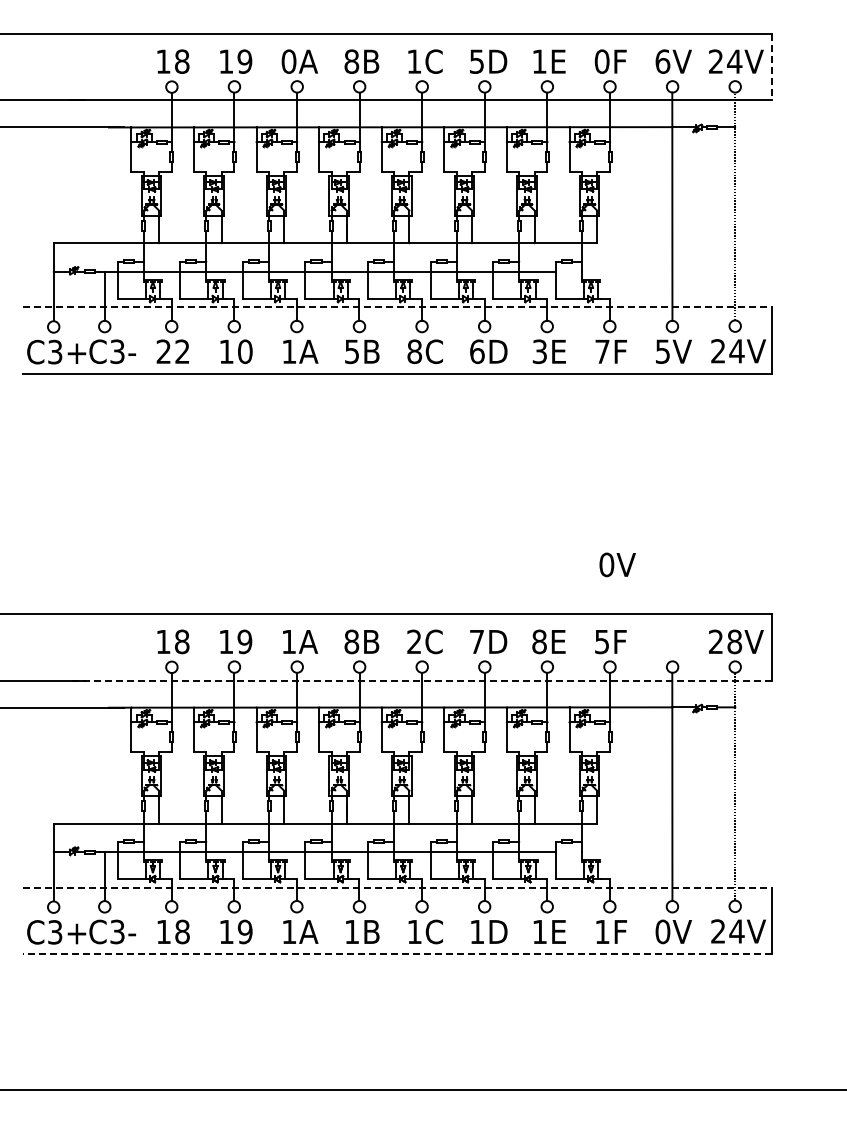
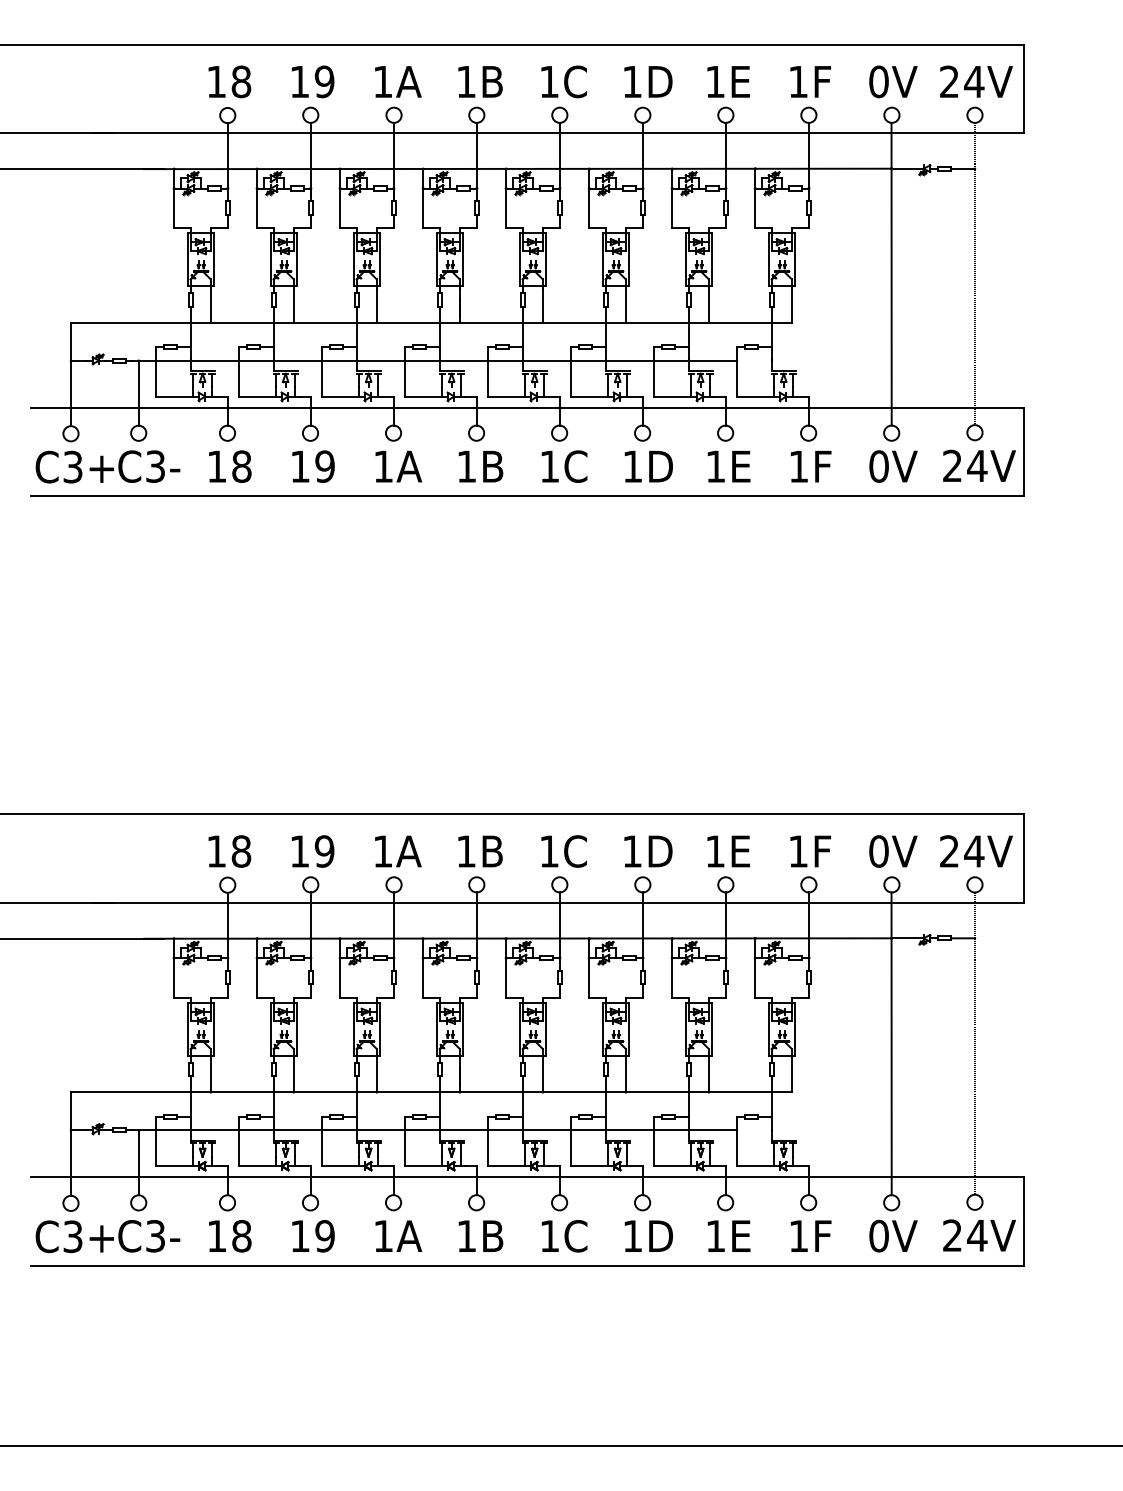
text: (288, 61) -> (382, 81), 0A -> 1A
text: (351, 61) -> (465, 81), 8B -> 1B
text: (476, 61) -> (631, 81), 5D -> 1D
text: (601, 61) -> (797, 81), 0F -> 1F
text: (662, 61) -> (878, 81), 6V -> 0V
line: (772, 67) -> (1024, 89), dashed -> solid
line: (398, 307) -> (528, 407), dashed -> solid
text: (172, 351) -> (228, 466), 22 -> 18
text: (244, 351) -> (324, 466), 10 -> 19
text: (351, 351) -> (465, 466), 5B -> 1B
text: (414, 351) -> (549, 466), 8C -> 1C
text: (477, 351) -> (633, 466), 6D -> 1D
text: (539, 351) -> (715, 466), 3E -> 1E
text: (602, 351) -> (798, 466), 7F -> 1F
text: (662, 351) -> (878, 466), 5V -> 0V
text: (617, 564) -> (893, 850), moved
text: (351, 641) -> (465, 850), 8B -> 1B
text: (414, 641) -> (549, 850), 2C -> 1C
text: (476, 641) -> (631, 850), 7D -> 1D
text: (539, 641) -> (715, 850), 8E -> 1E
text: (734, 641) -> (974, 850), 28V -> 24V
text: (601, 642) -> (797, 852), 5F -> 1F
line: (420, 680) -> (557, 902), dashed -> solid
line: (398, 887) -> (528, 1177), dashed -> solid
line: (397, 954) -> (527, 1266), dashed -> solid

